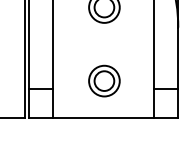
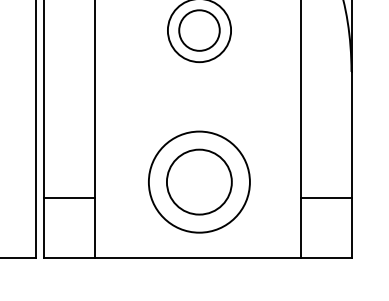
part: (104, 80) -> (199, 180), size x1.6

